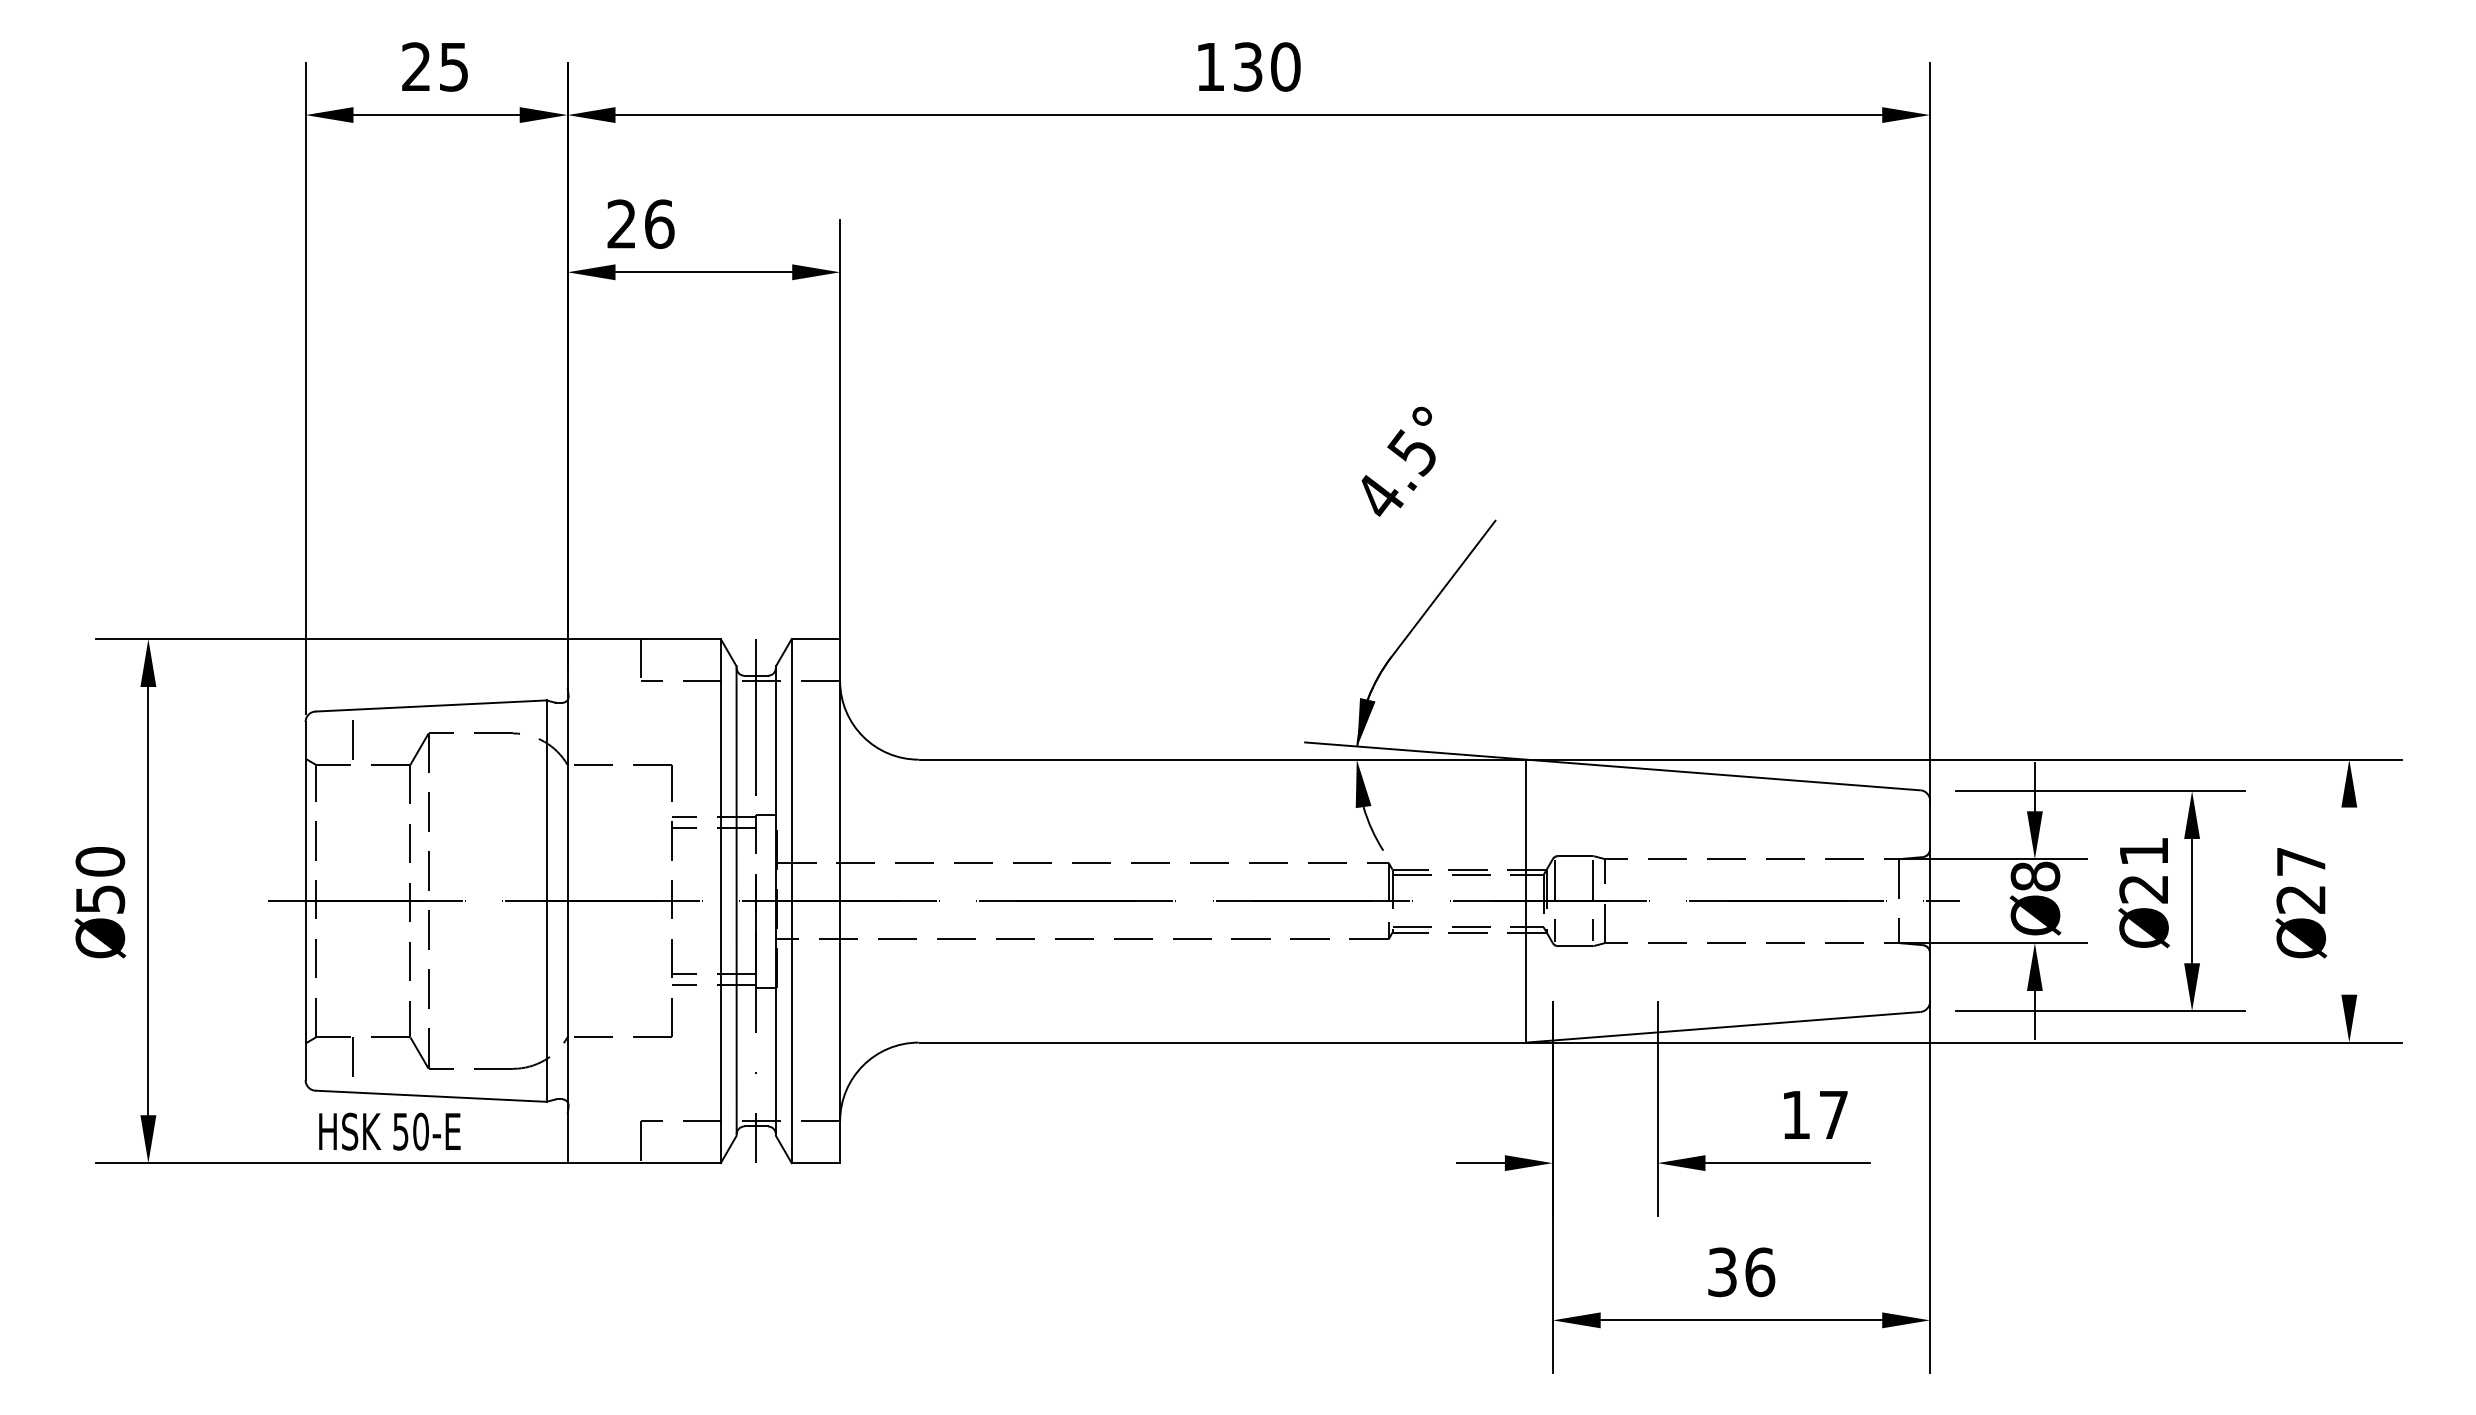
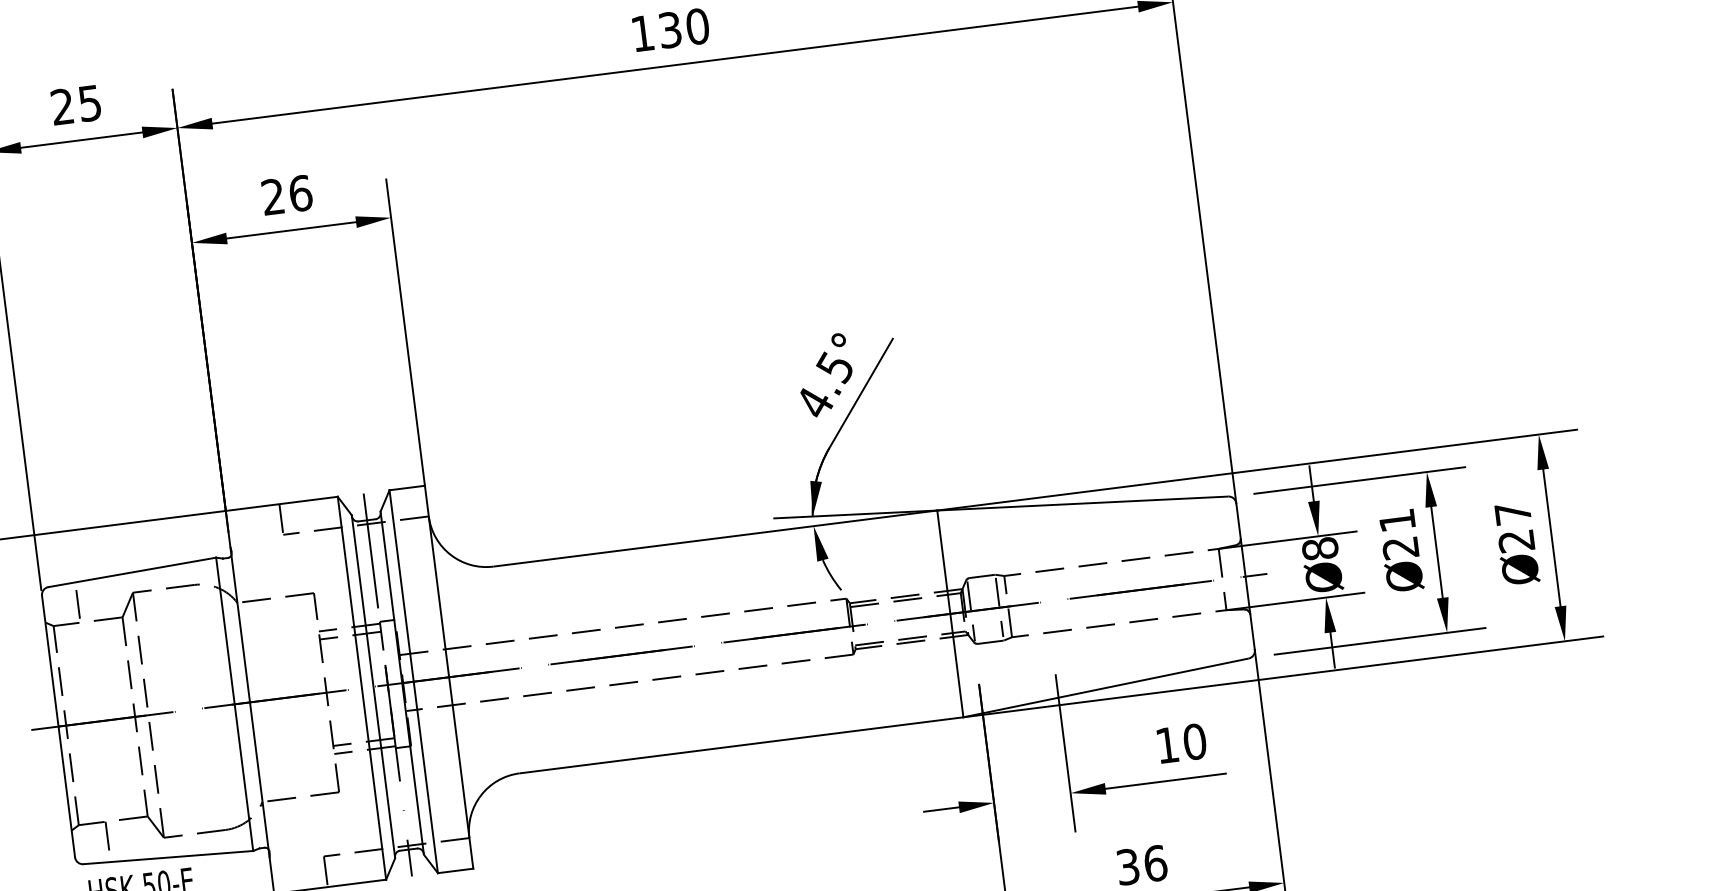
text: (640, 223) -> (286, 194), moved
text: (1398, 461) -> (825, 375), moved
line: (2349, 900) -> (1551, 537), added
text: (1833, 1114) -> (1194, 741), 17 -> 10

